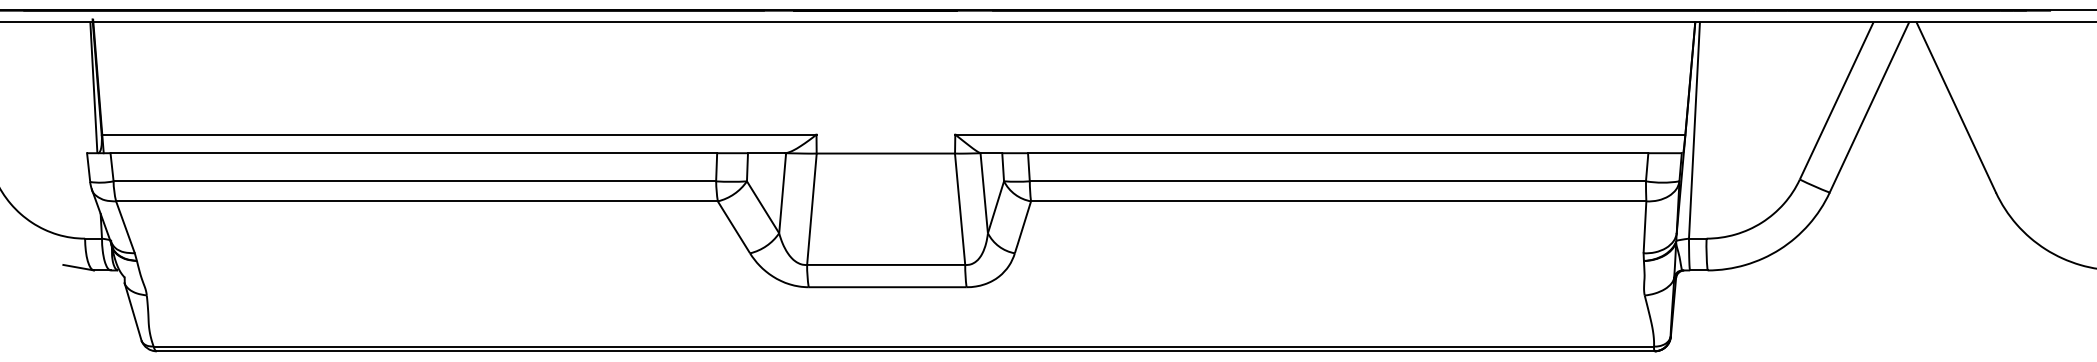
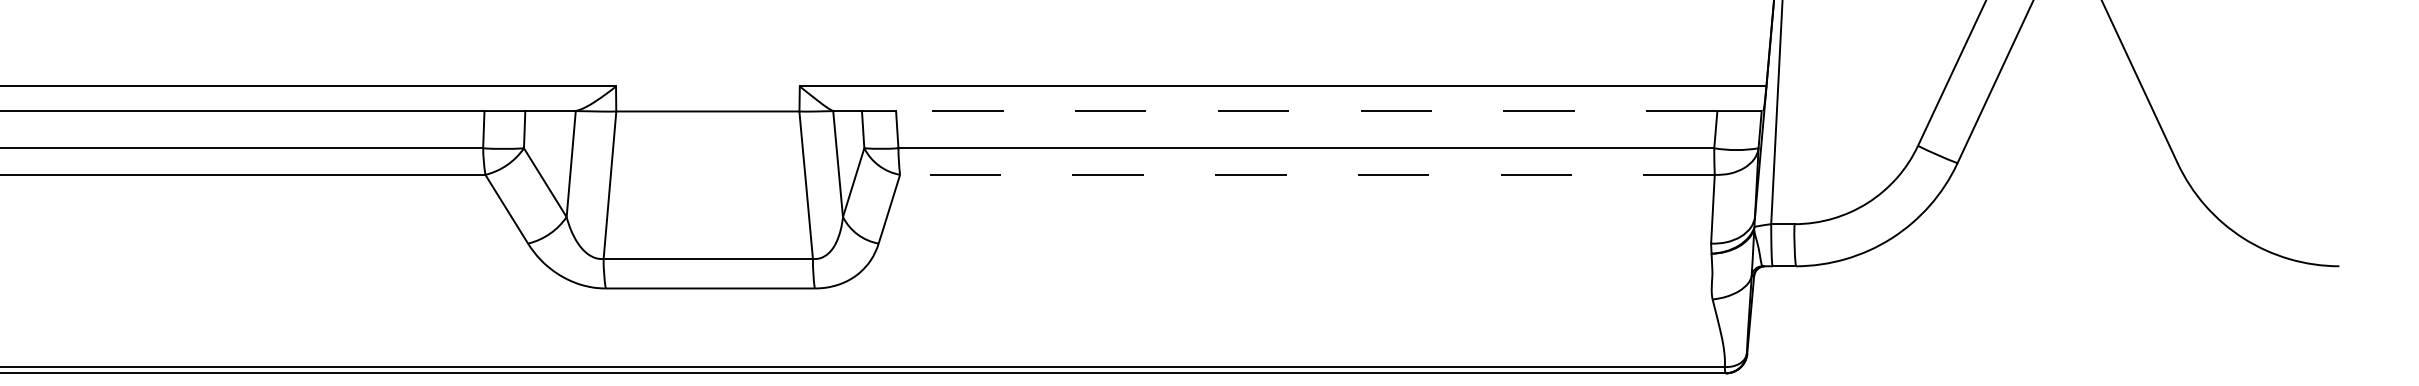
line: (1337, 153) -> (1305, 111), solid -> dashed
line: (1338, 201) -> (1307, 174), solid -> dashed

